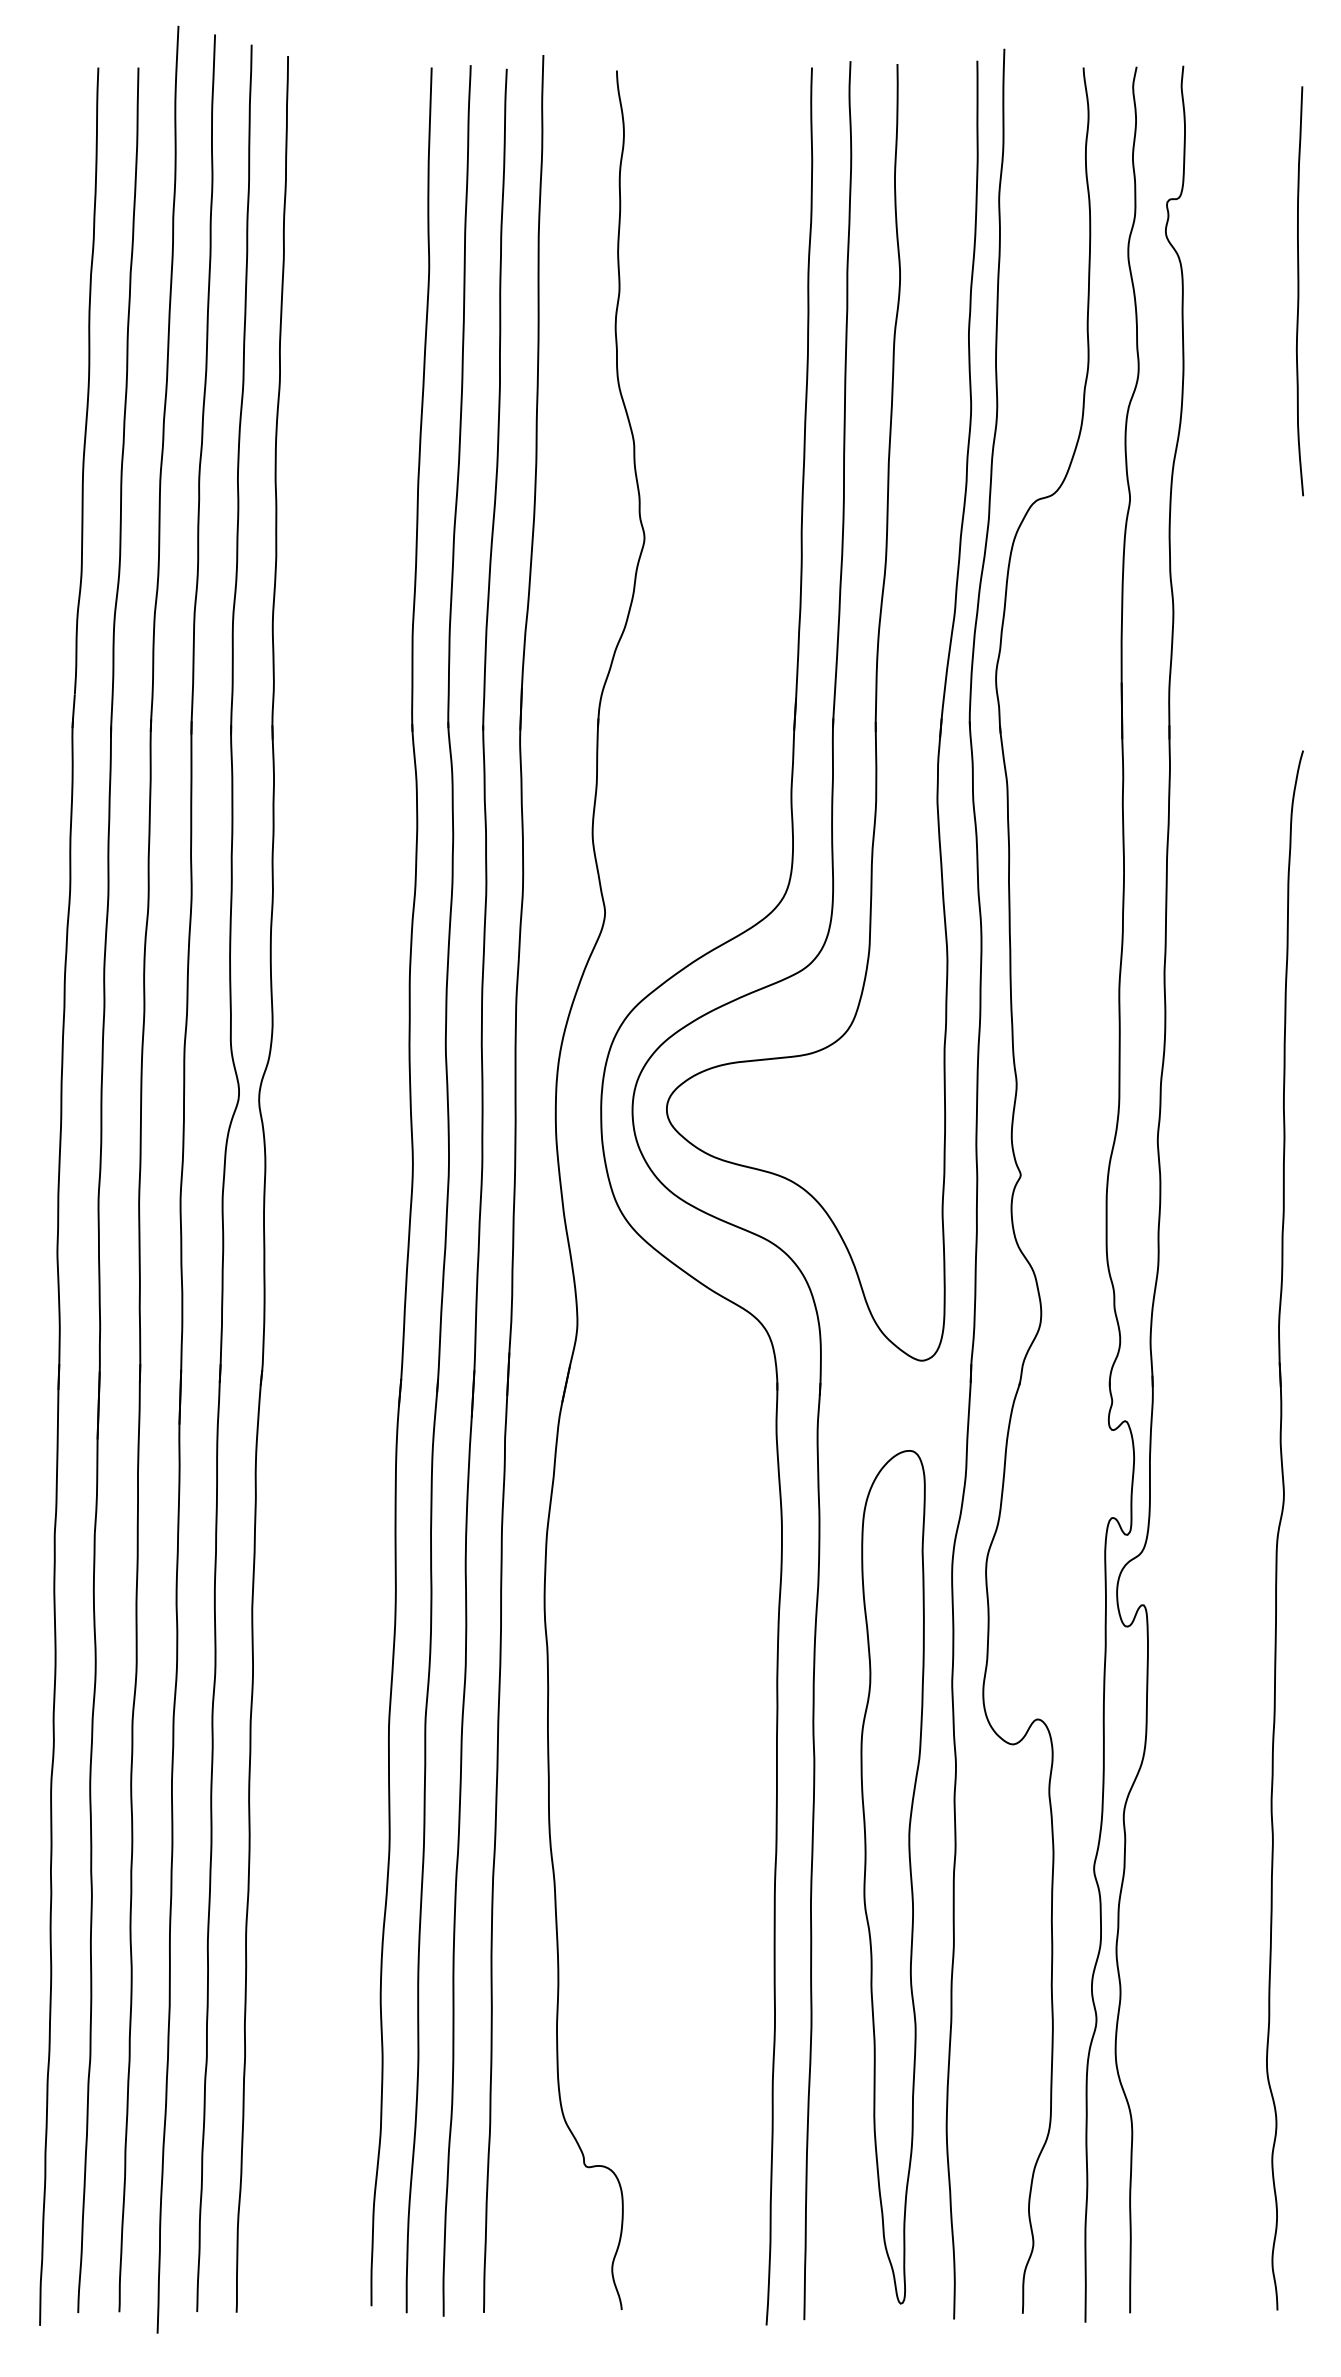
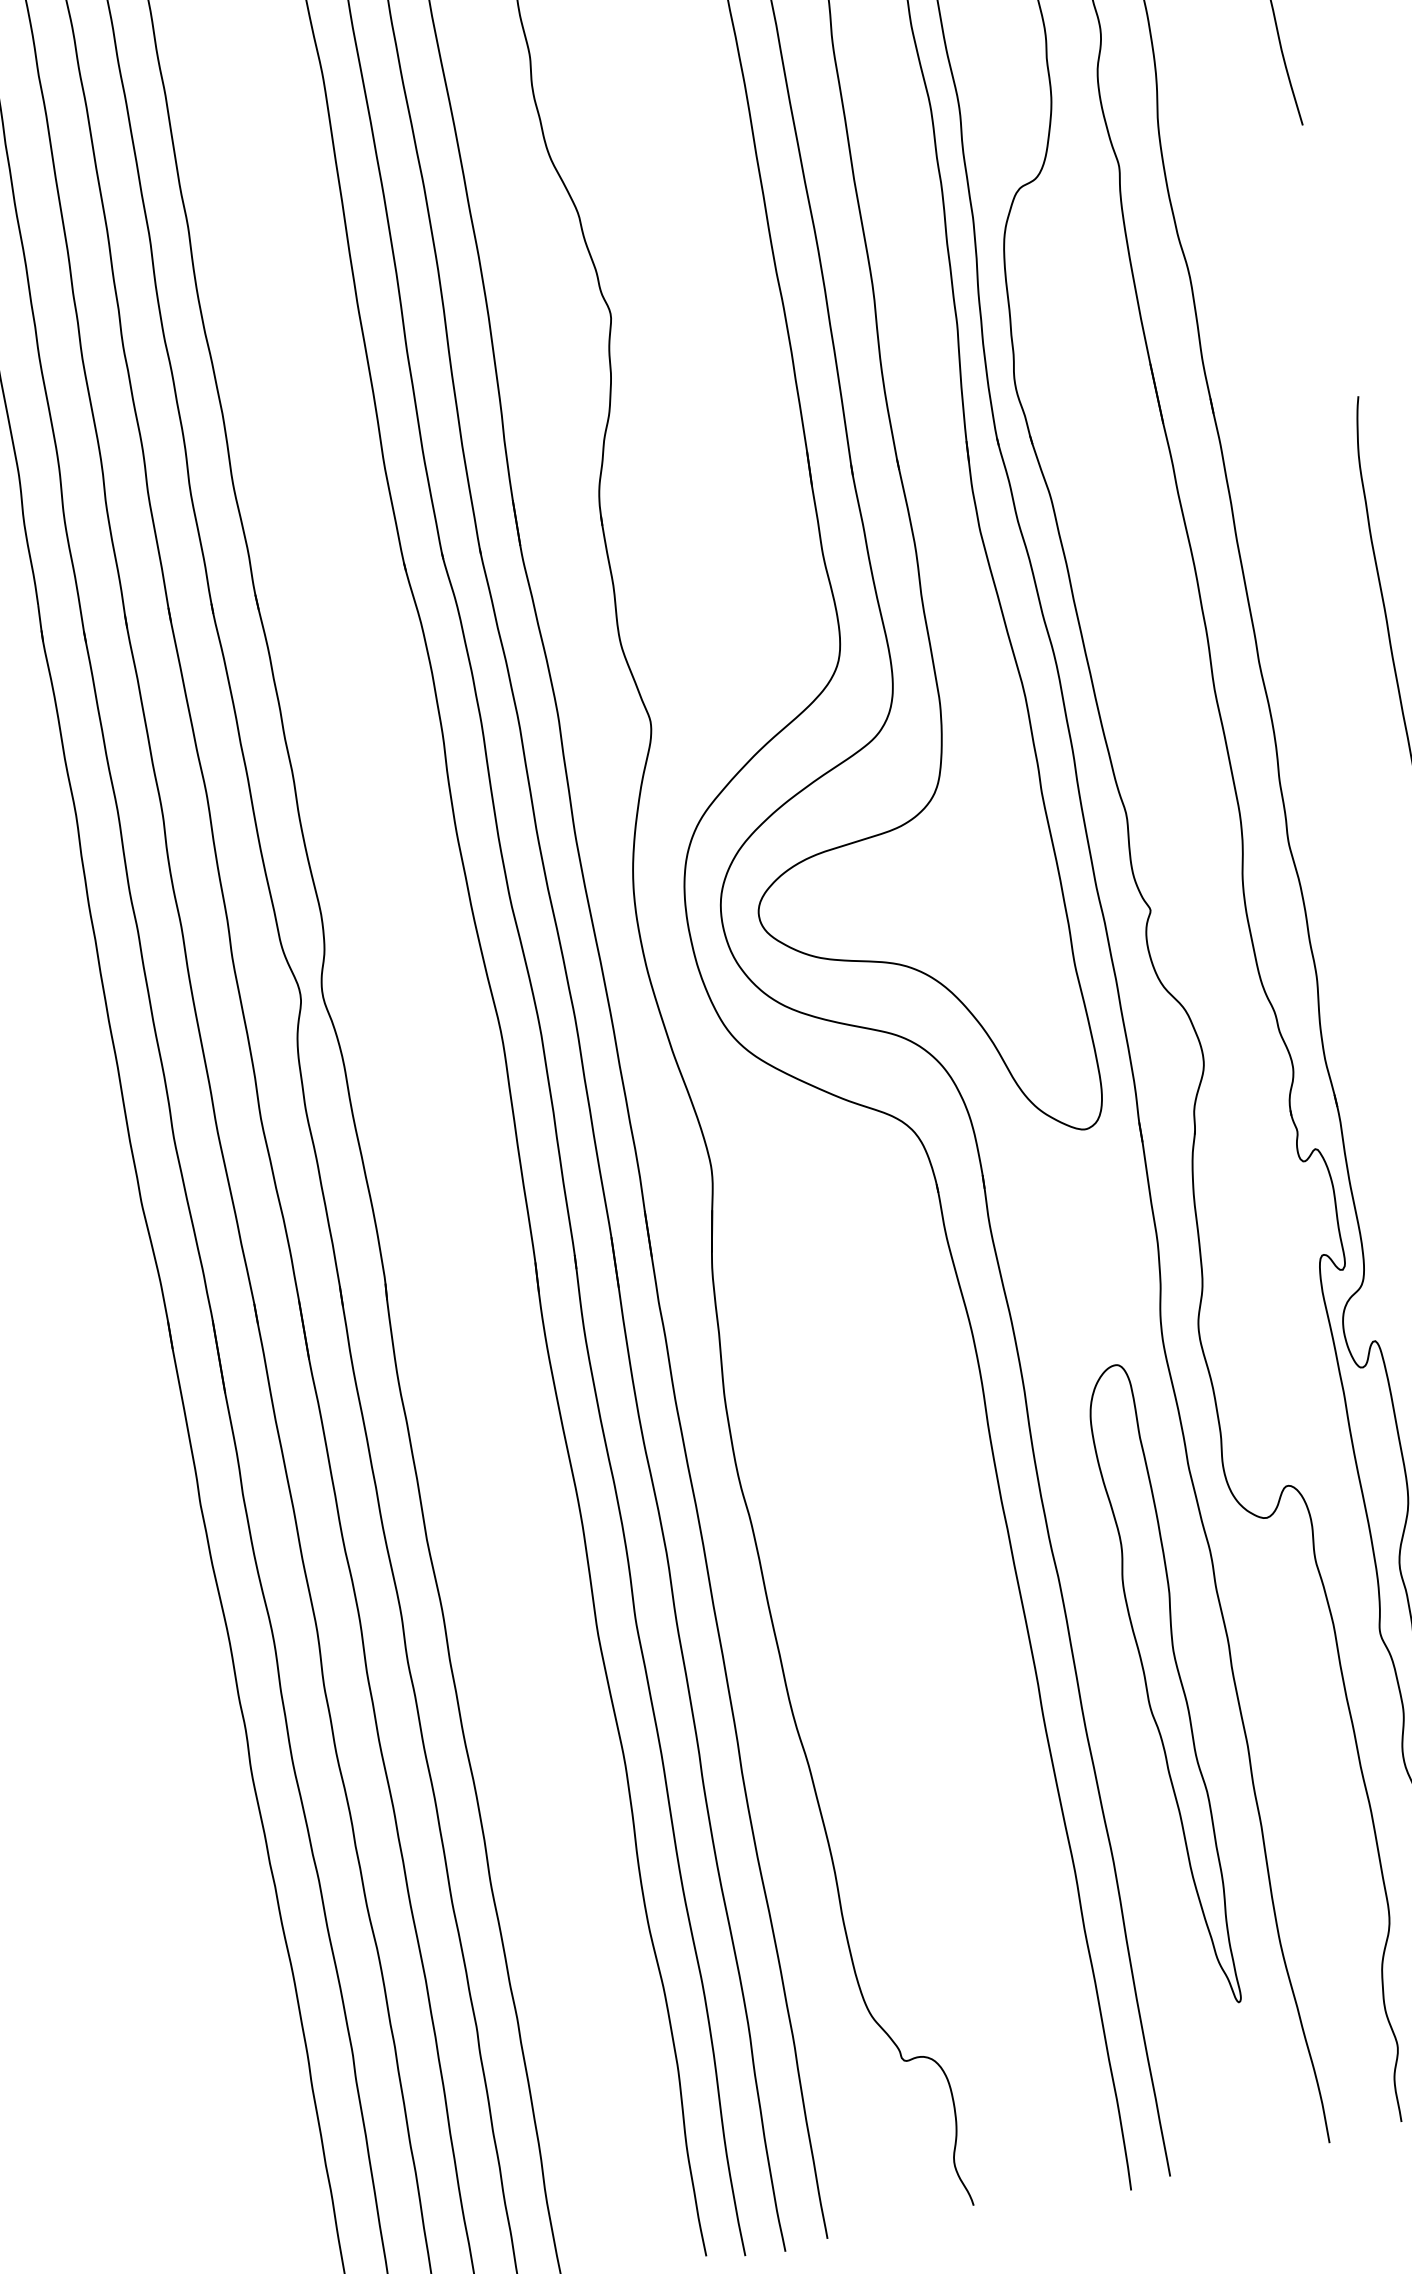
part: (892, 1877) -> (1167, 1685), size x0.7

